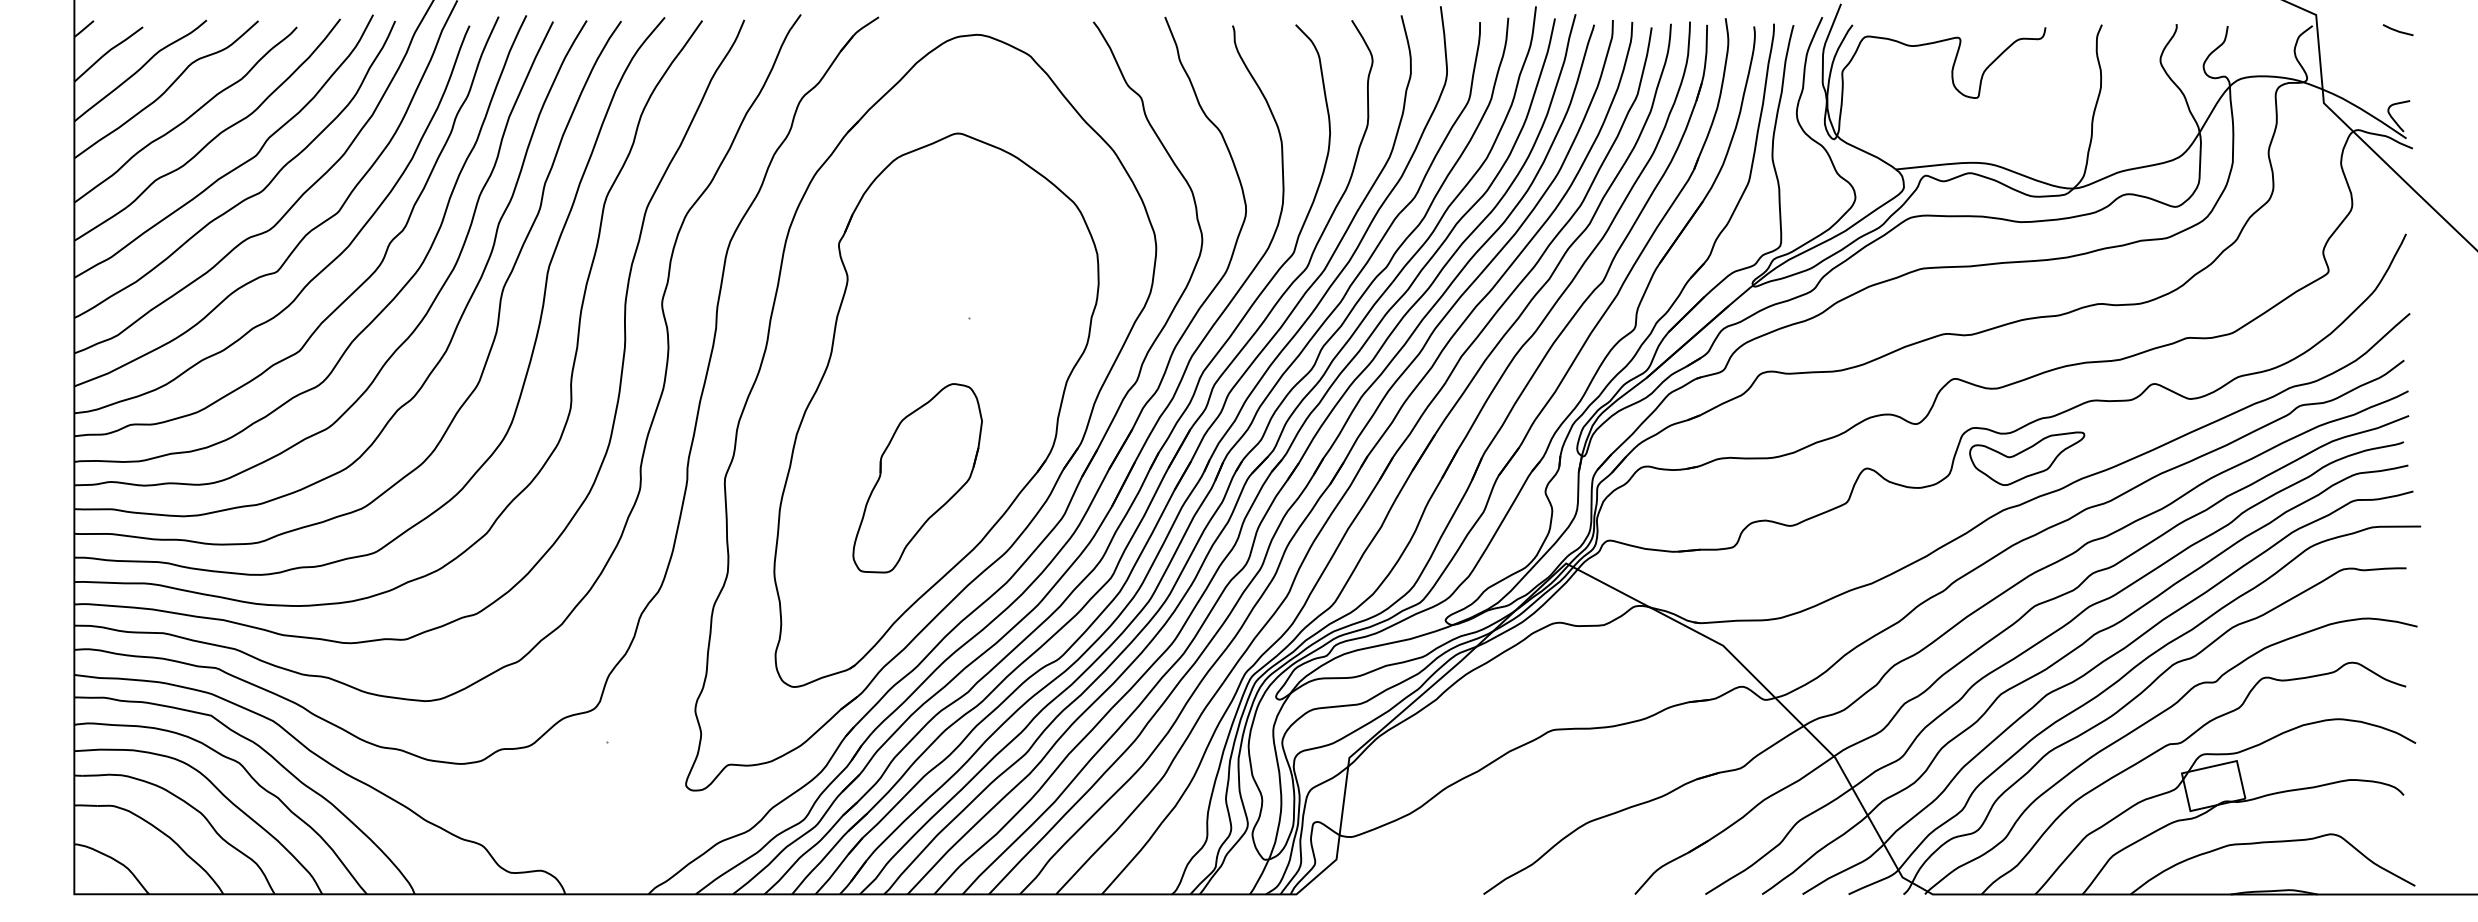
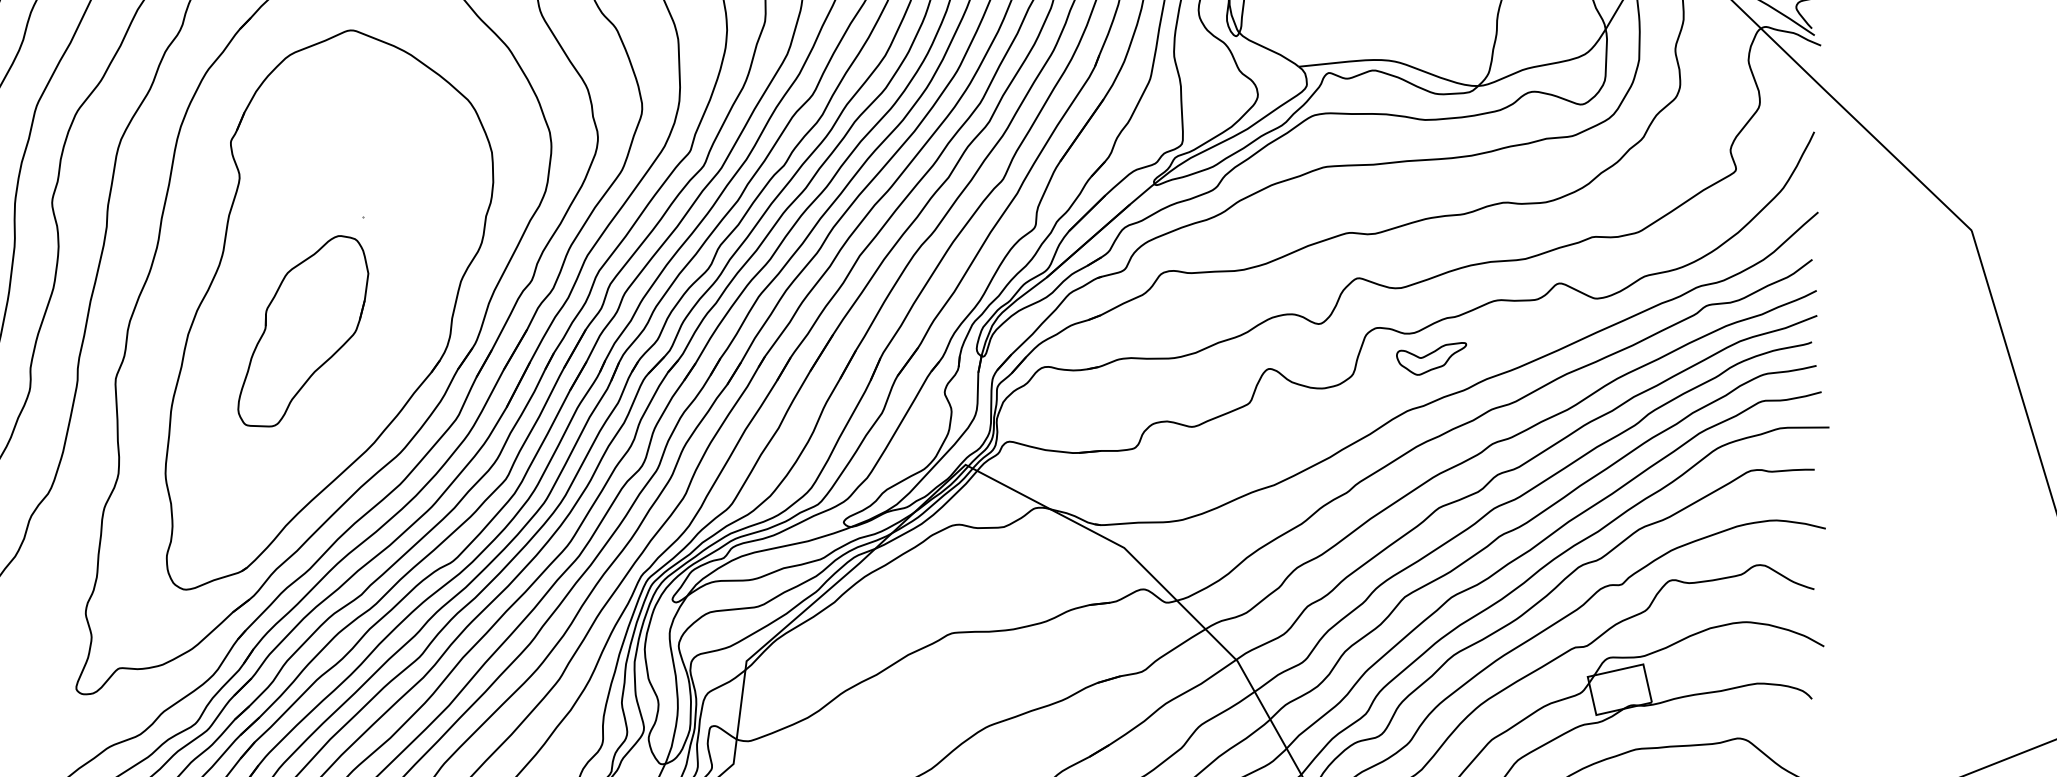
part: (2027, 458) -> (1431, 358), size x0.6
part: (917, 478) -> (303, 331), moved

